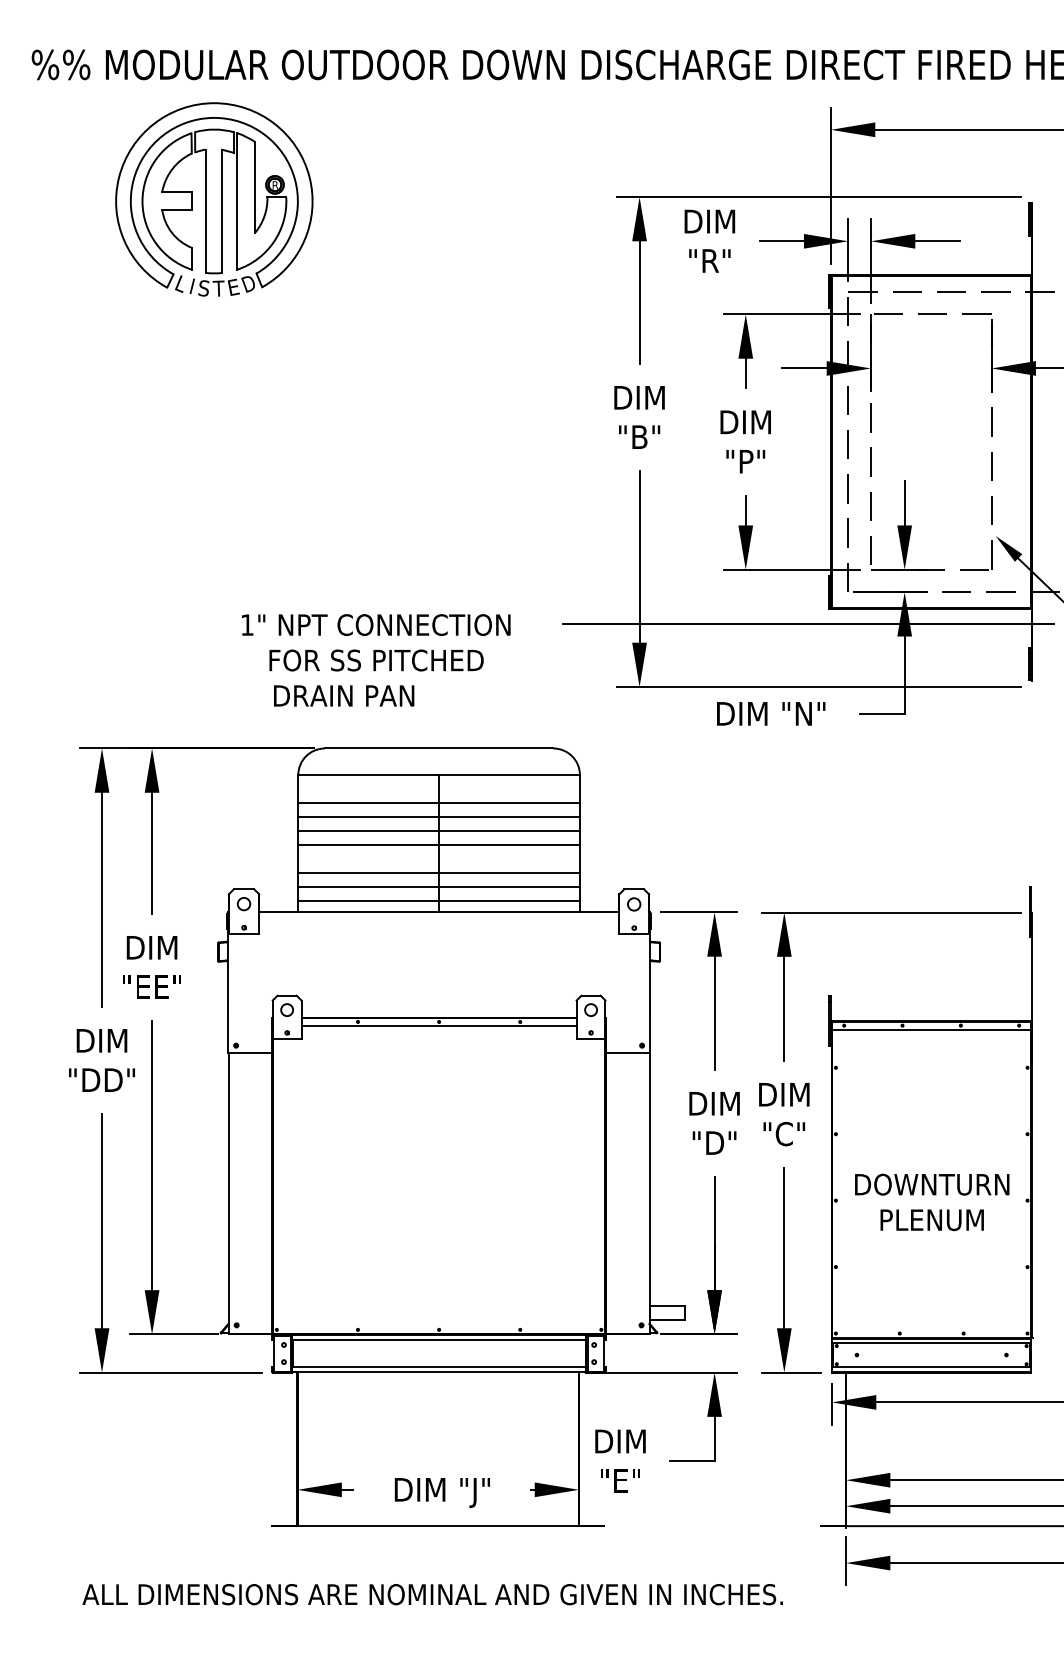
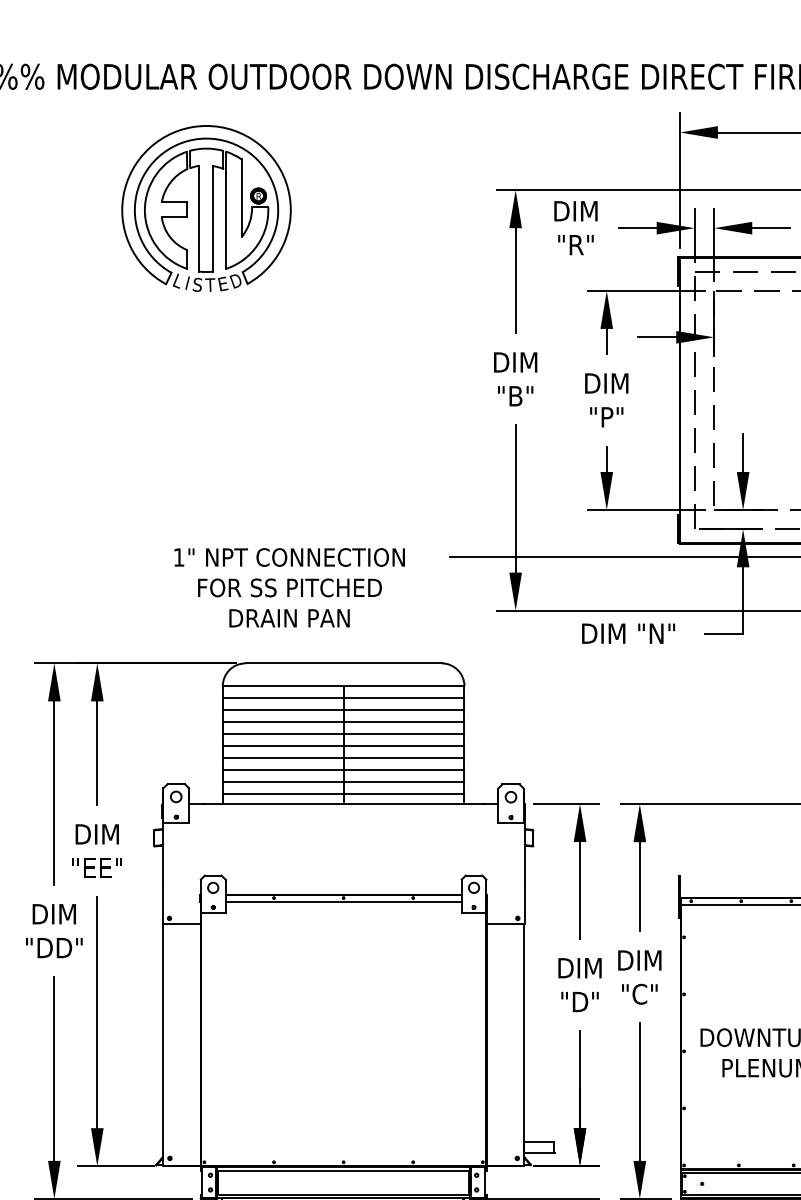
part: (214, 199) -> (206, 208), moved
text: (344, 695) -> (289, 617), moved
line: (438, 789) -> (343, 698), added
line: (438, 858) -> (343, 757), added

